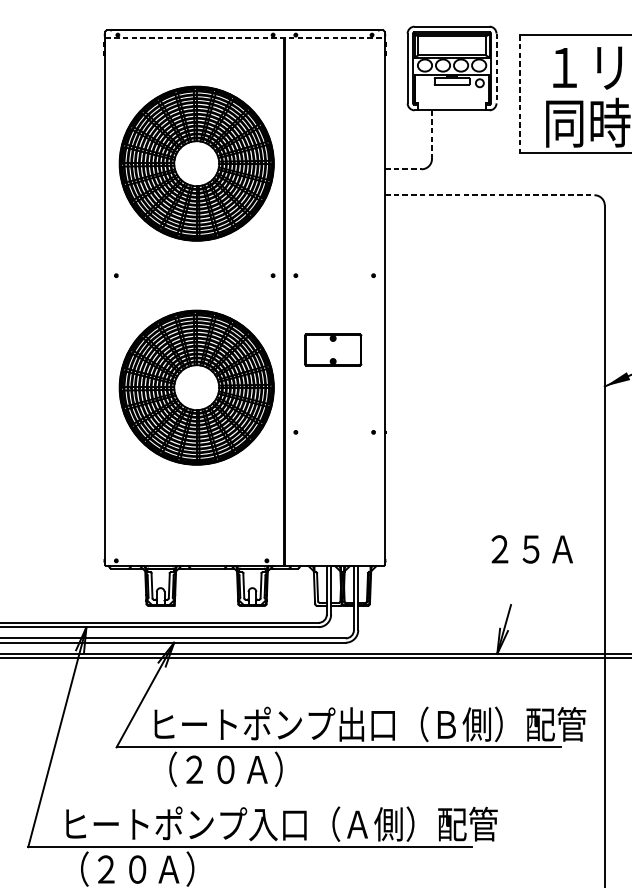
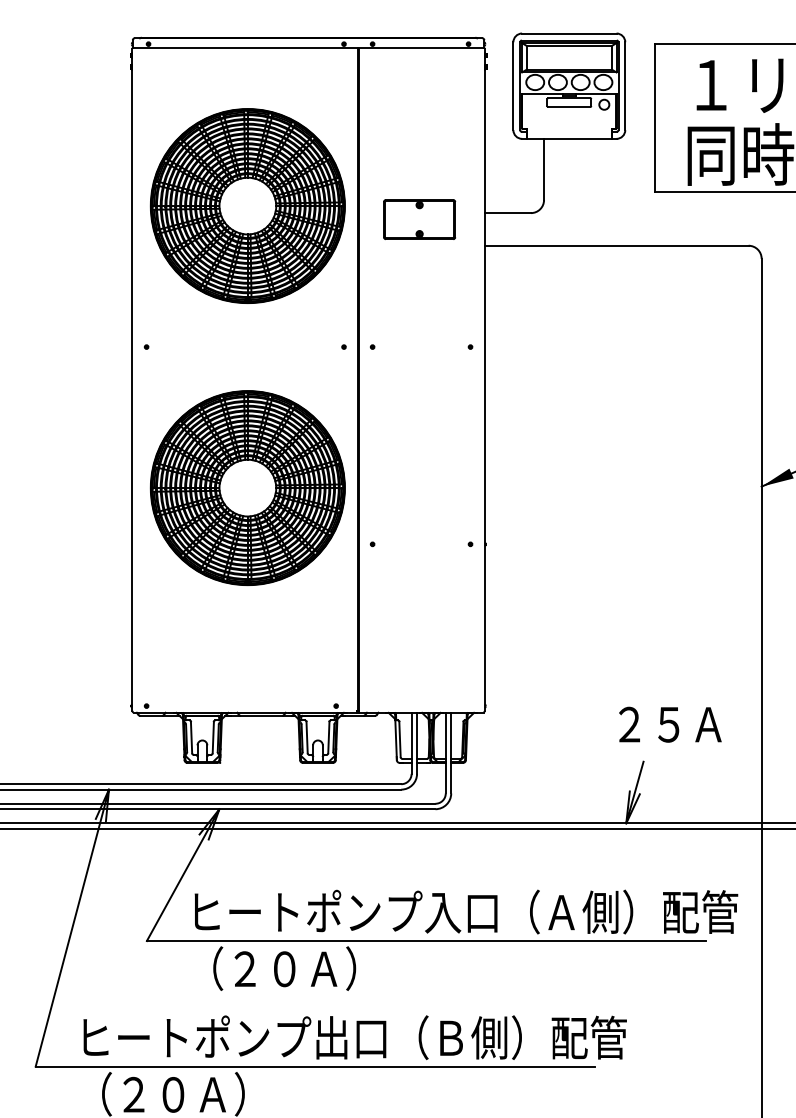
line: (244, 38) -> (308, 48), dashed -> solid
line: (496, 68) -> (625, 86), dashed -> solid
line: (520, 94) -> (655, 118), dashed -> solid
line: (432, 134) -> (544, 169), dashed -> solid
line: (403, 169) -> (508, 213), dashed -> solid
line: (489, 195) -> (616, 245), dashed -> solid
part: (333, 349) -> (419, 219), moved
text: (532, 549) -> (670, 724), moved
text: (396, 723) -> (499, 911), ヒートポンプ出口（Ｂ側）配管 -> ヒートポンプ入口（Ａ側）配管
text: (308, 824) -> (388, 1037), ヒートポンプ入口（Ａ側）配管 -> ヒートポンプ出口（Ｂ側）配管

